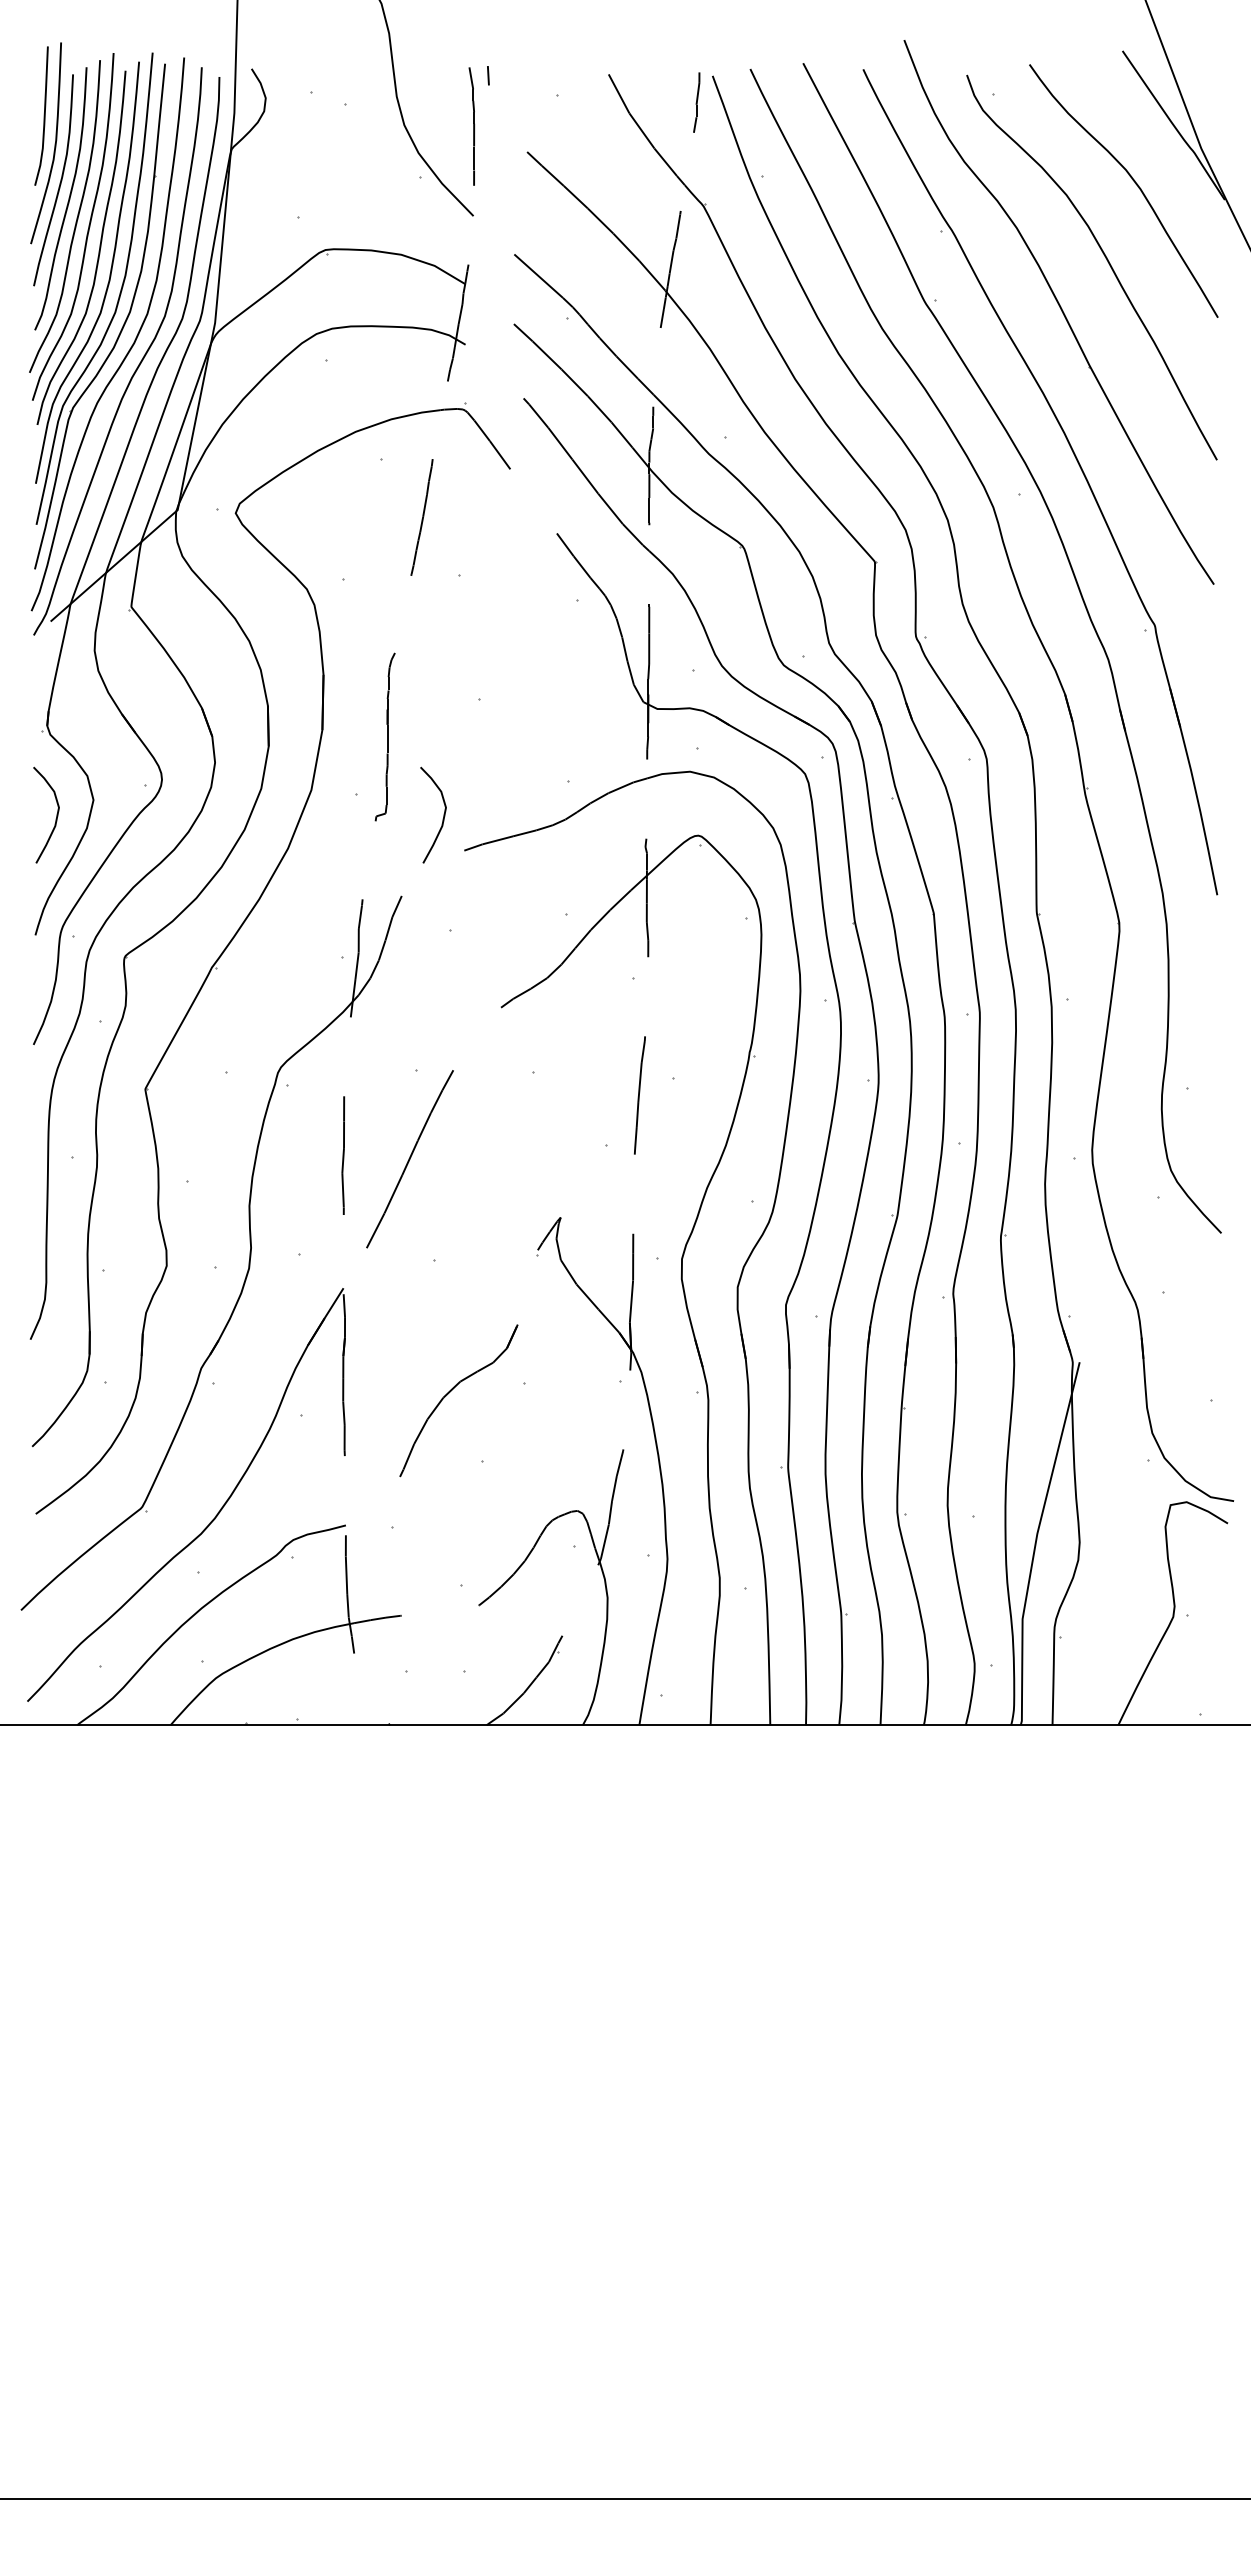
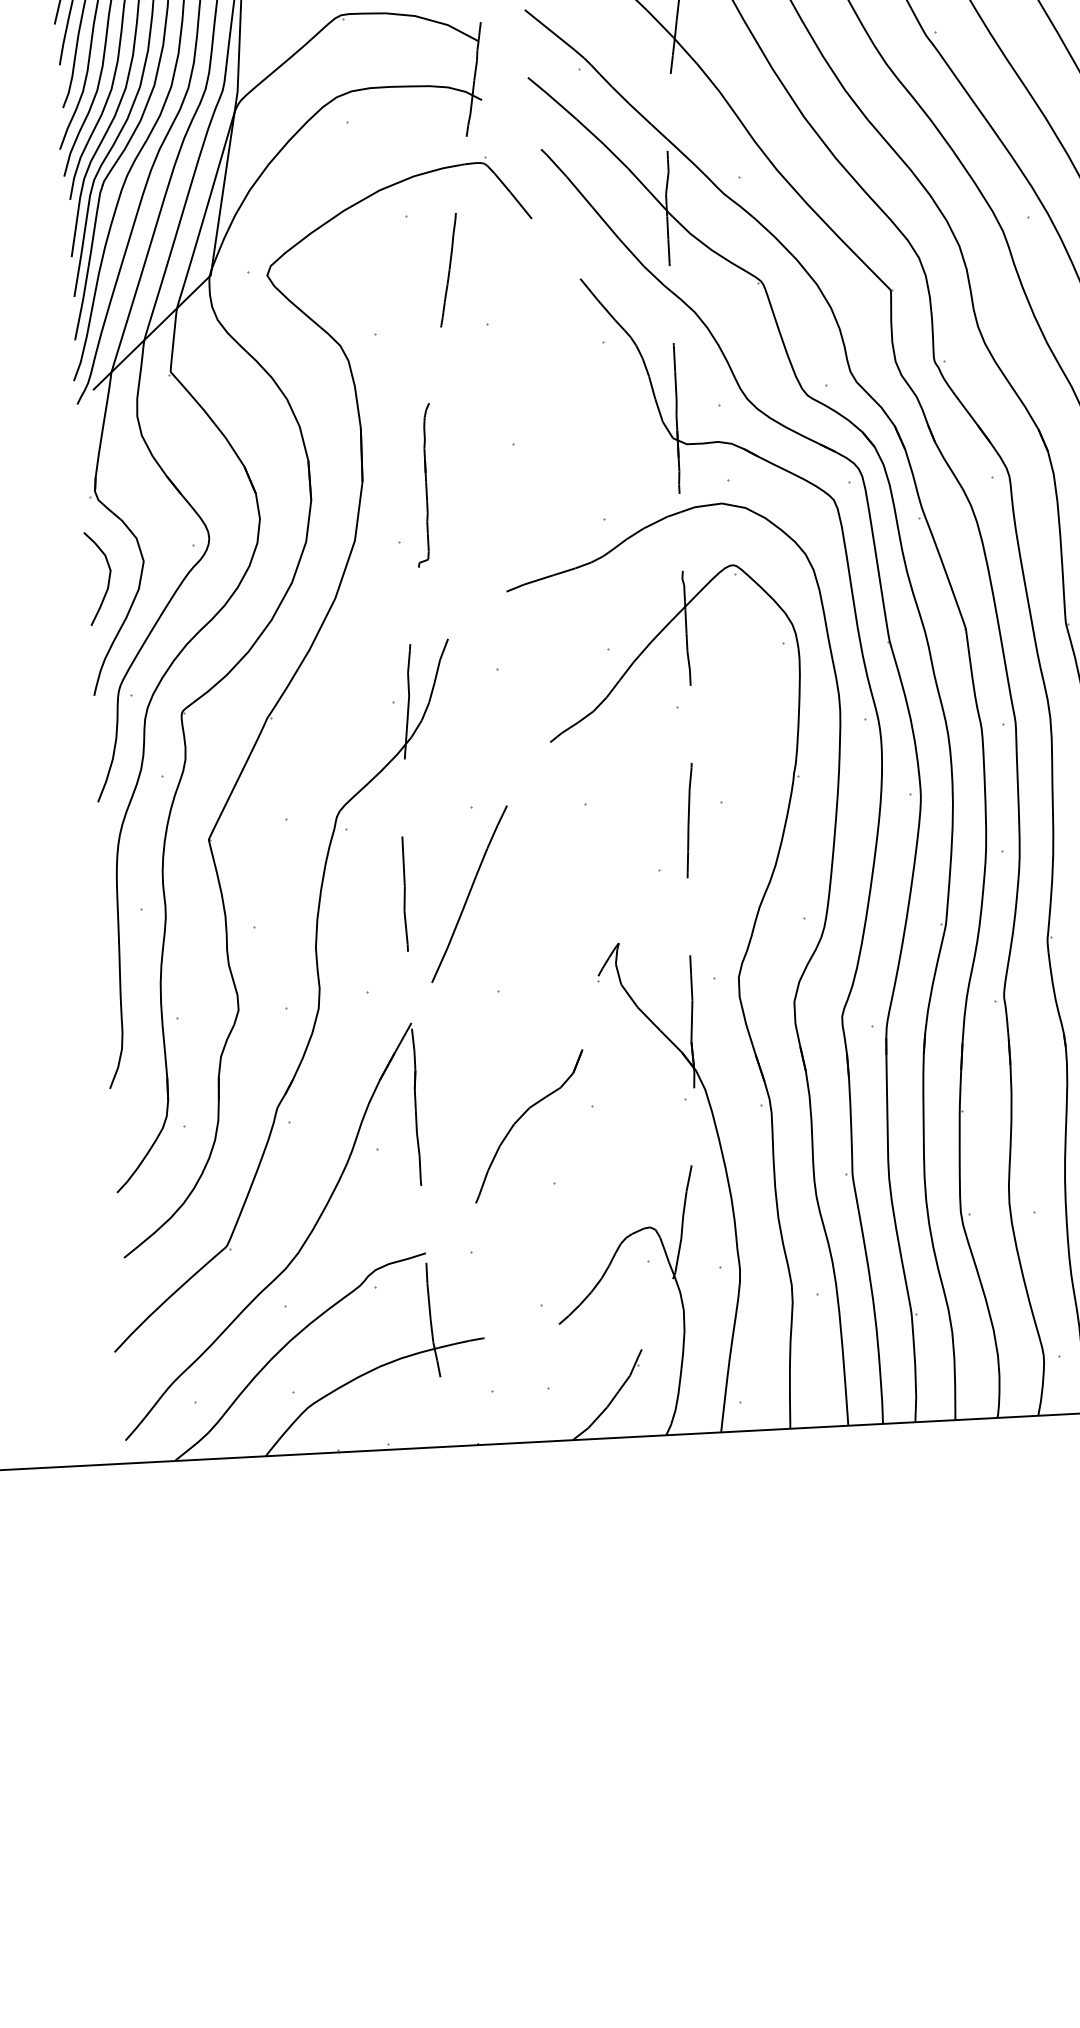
curve: (442, 818) -> (483, 561), removed

